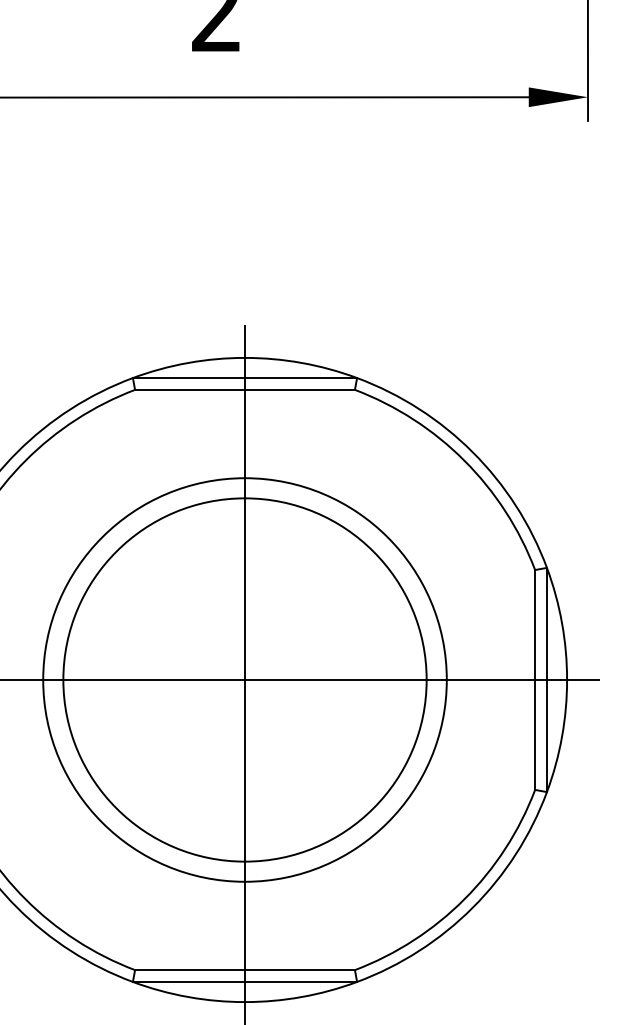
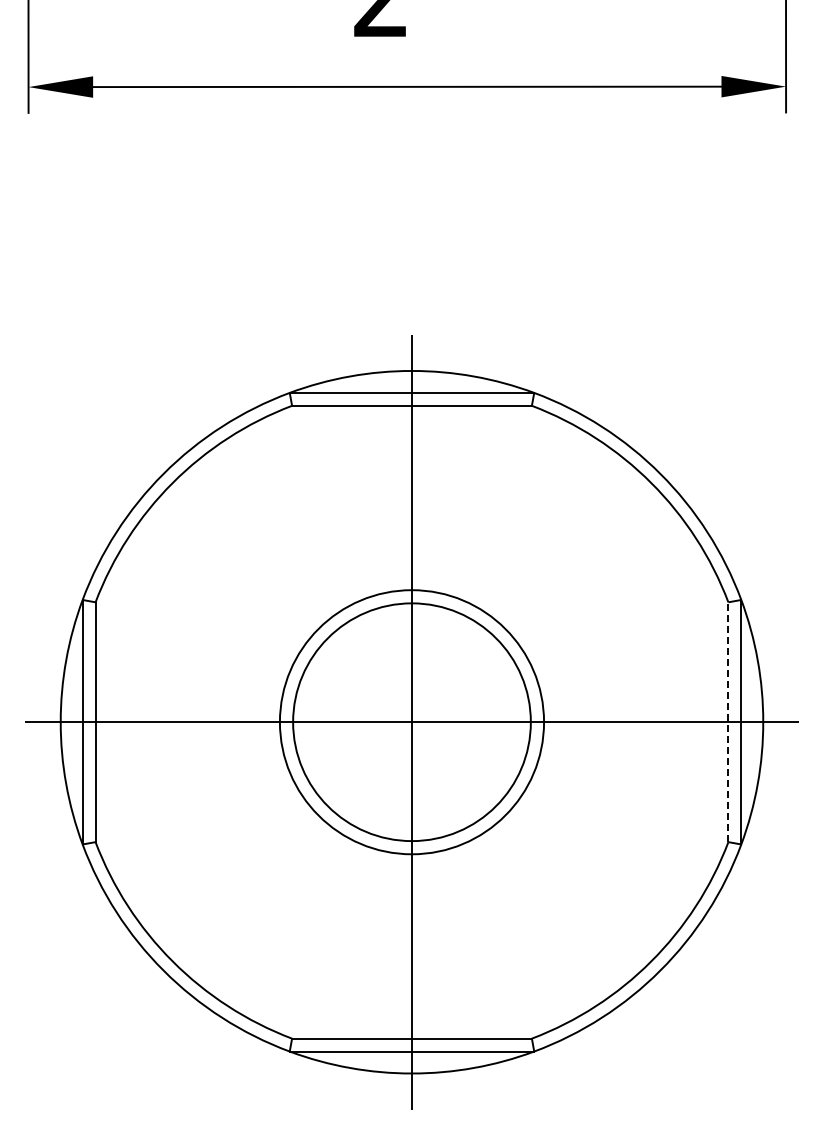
circle: (244, 680) -> (411, 722), size x0.6
circle: (244, 680) -> (411, 722), size x0.6
line: (535, 680) -> (728, 722), solid -> dashed

